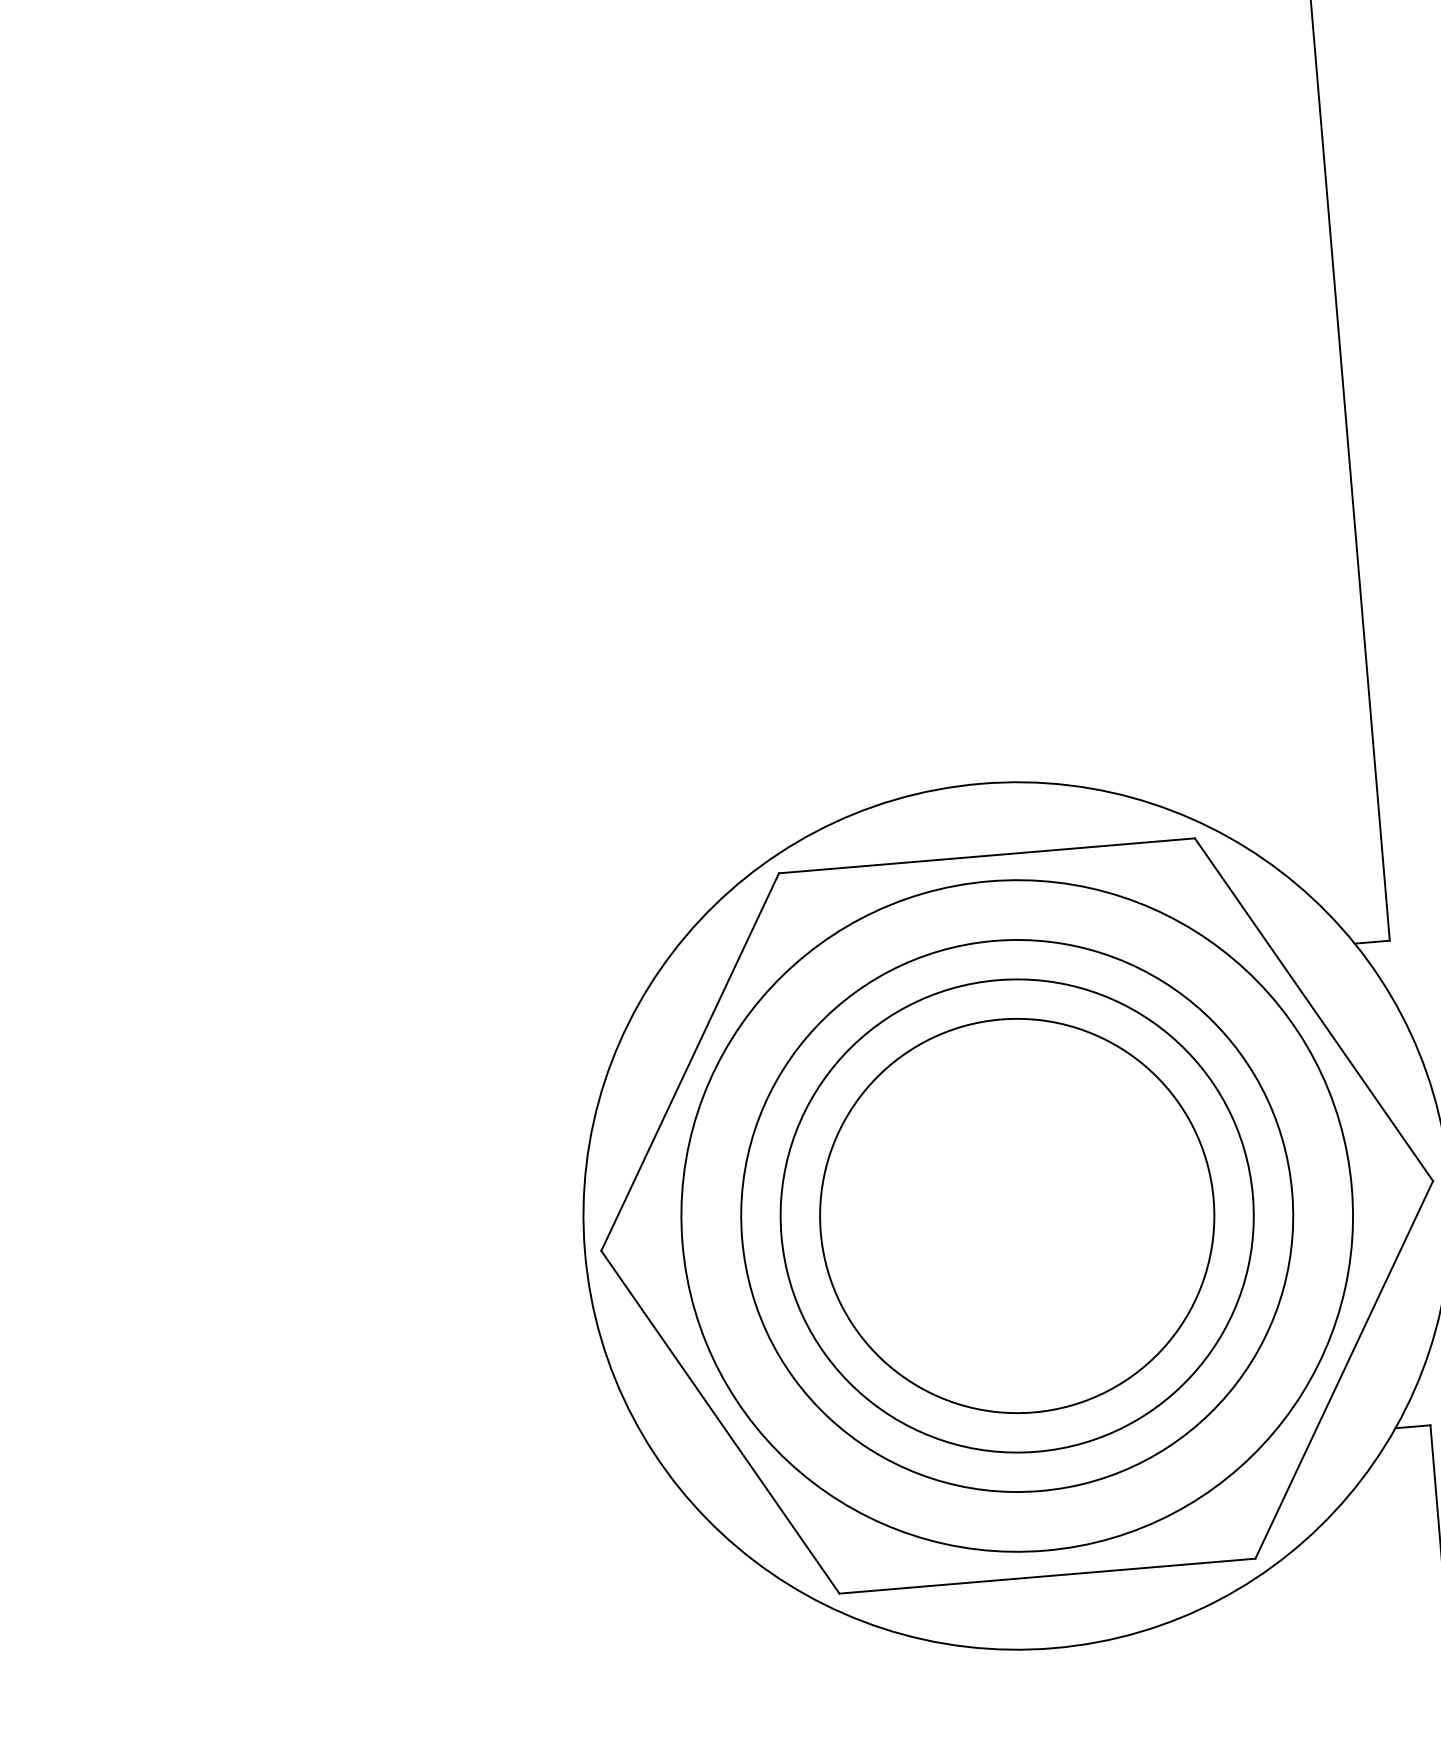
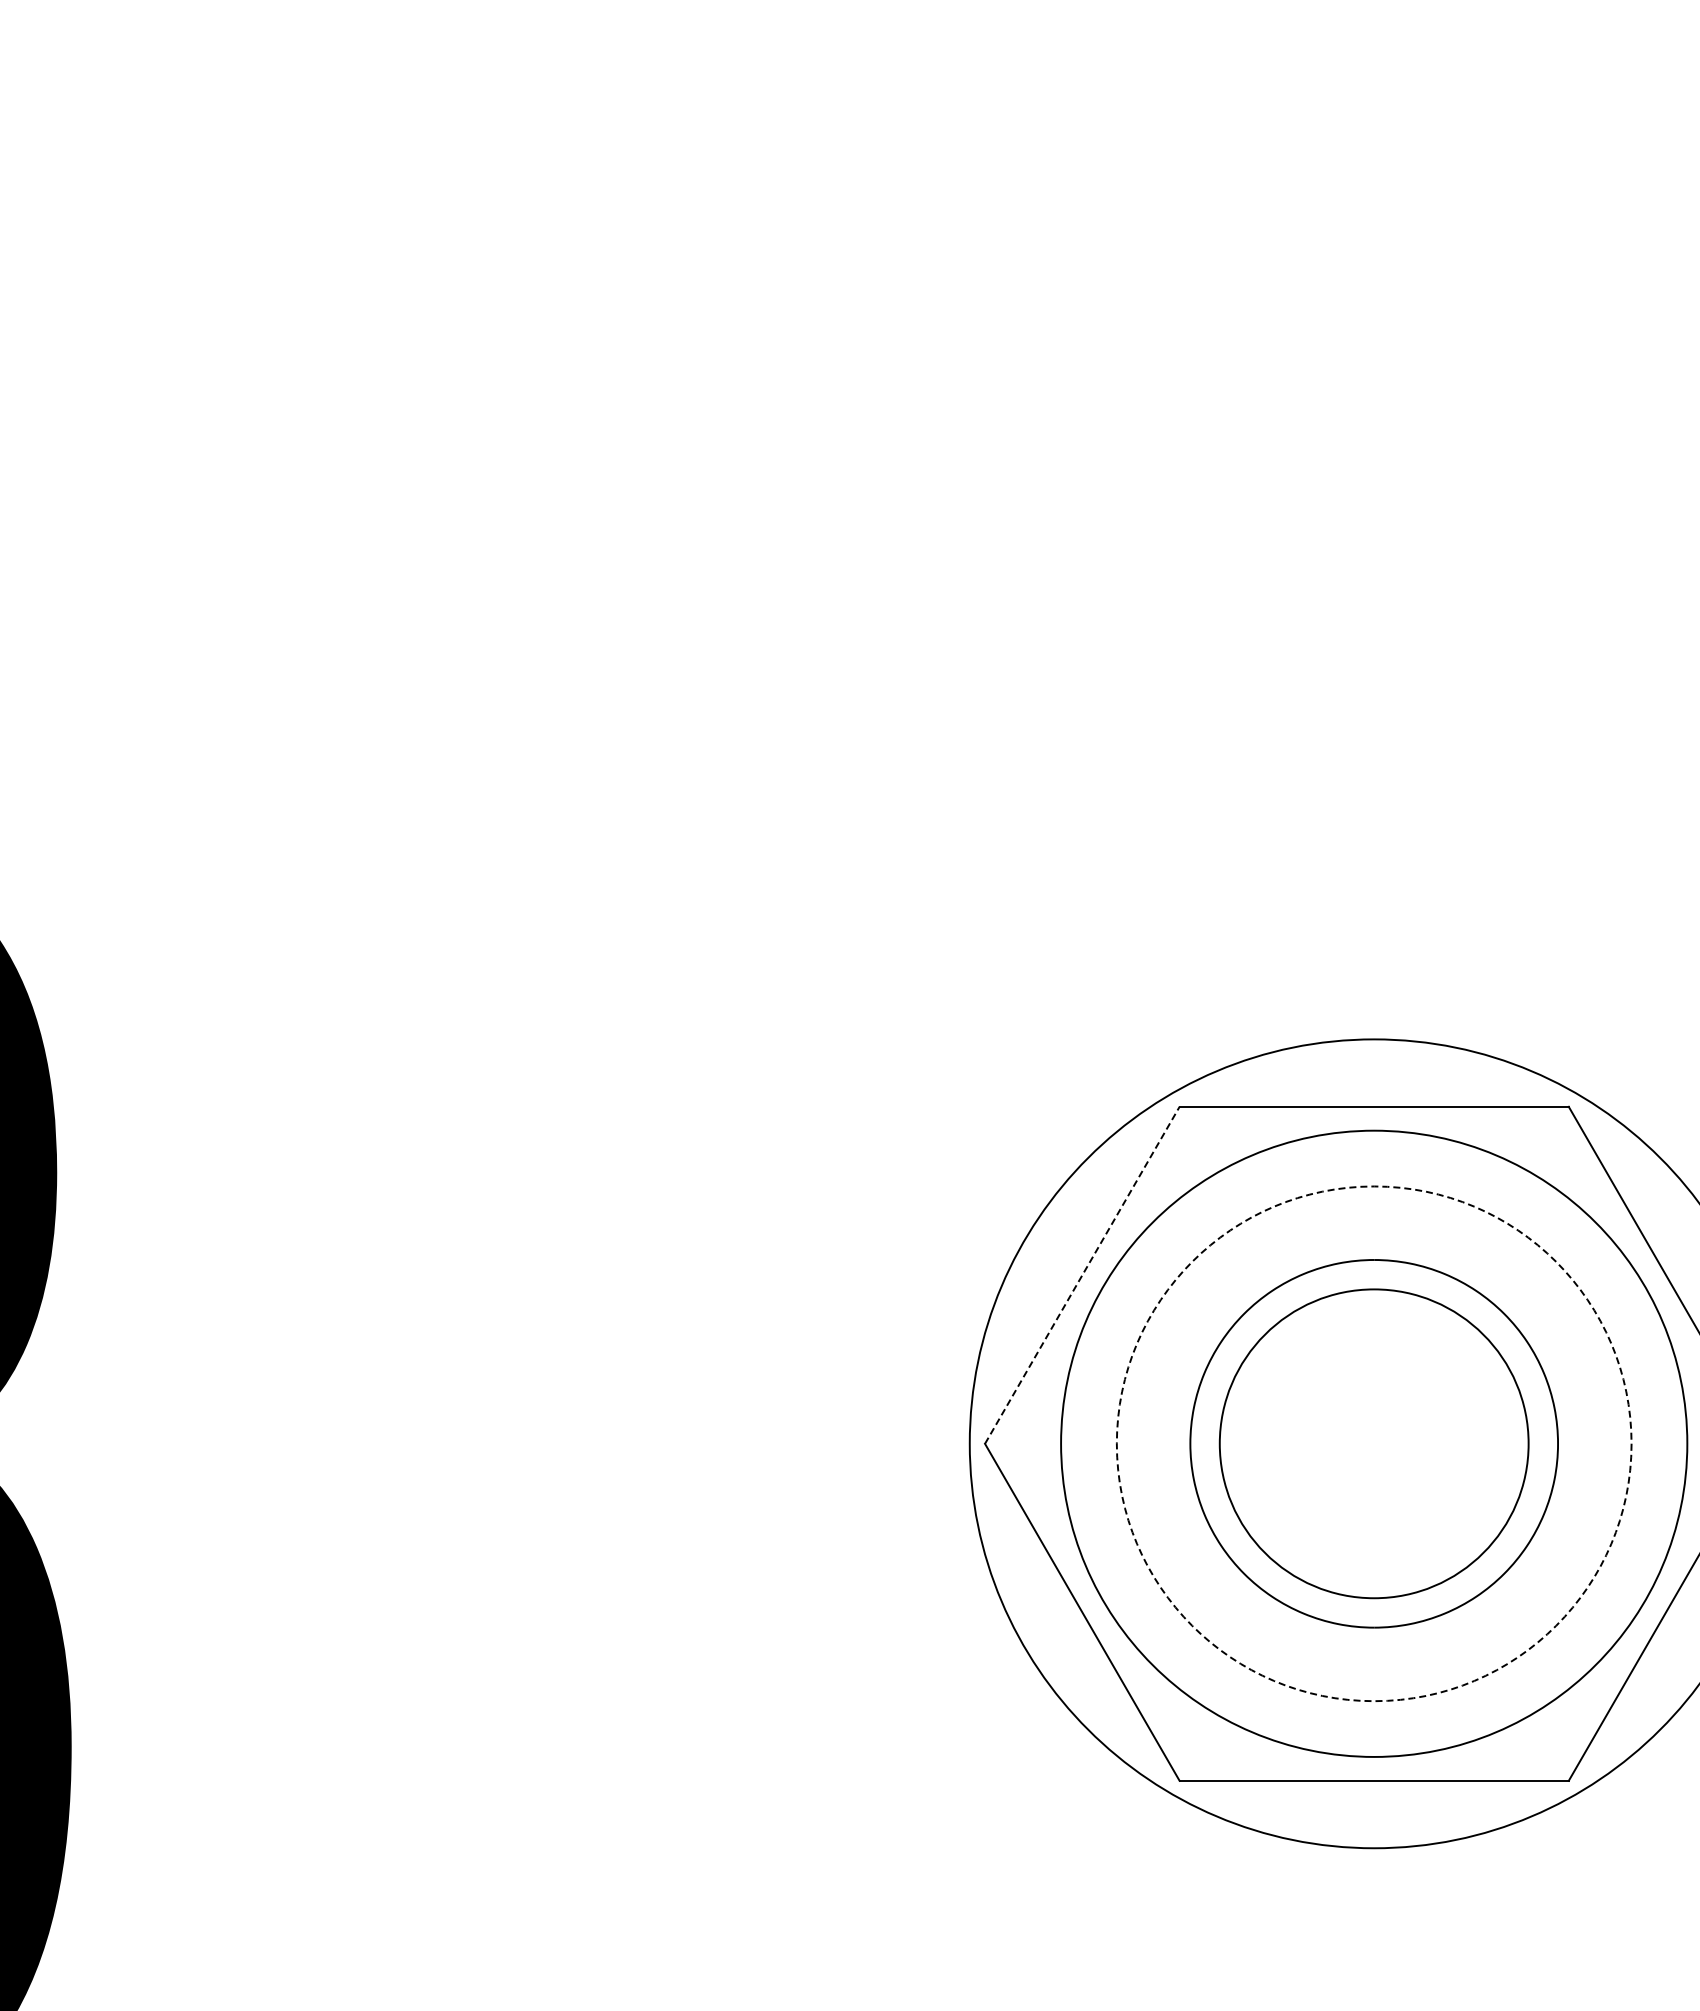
line: (690, 1062) -> (1082, 1275), solid -> dashed
circle: (1016, 1215) -> (1373, 1443), size x0.7
circle: (1016, 1215) -> (1373, 1443), solid -> dashed

